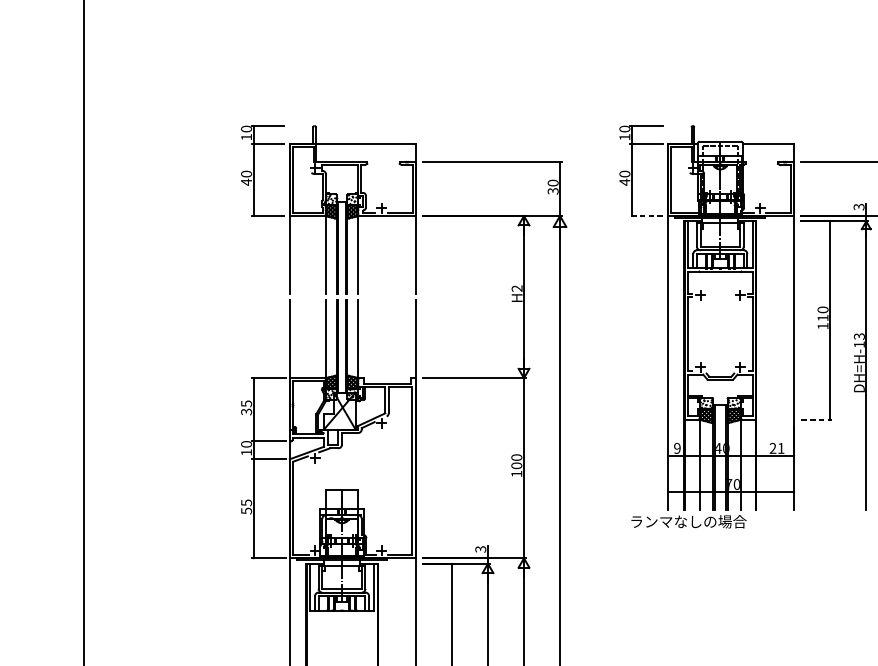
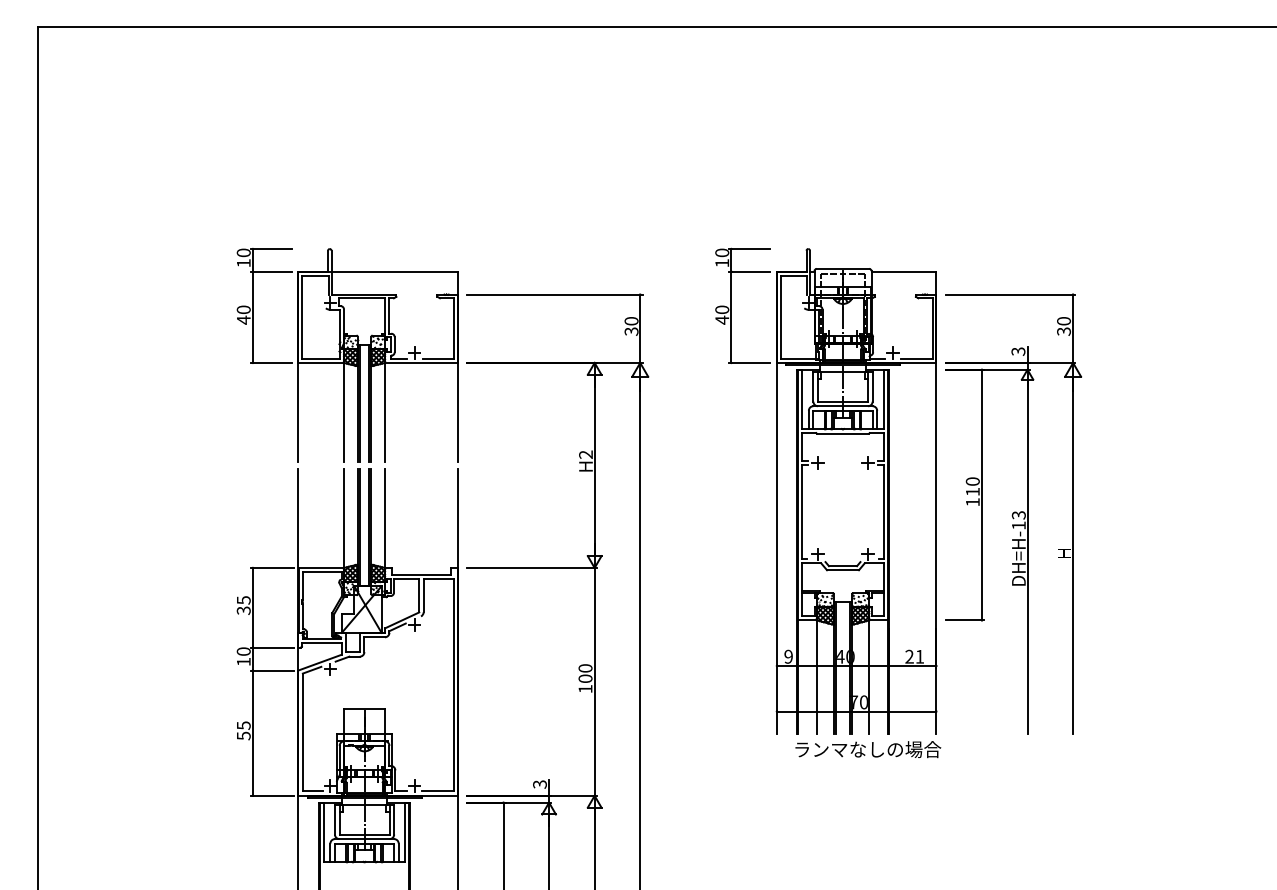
line: (646, 215) -> (749, 362), dashed -> solid
line: (817, 419) -> (965, 620), dashed -> solid
text: (689, 521) -> (868, 749), moved

